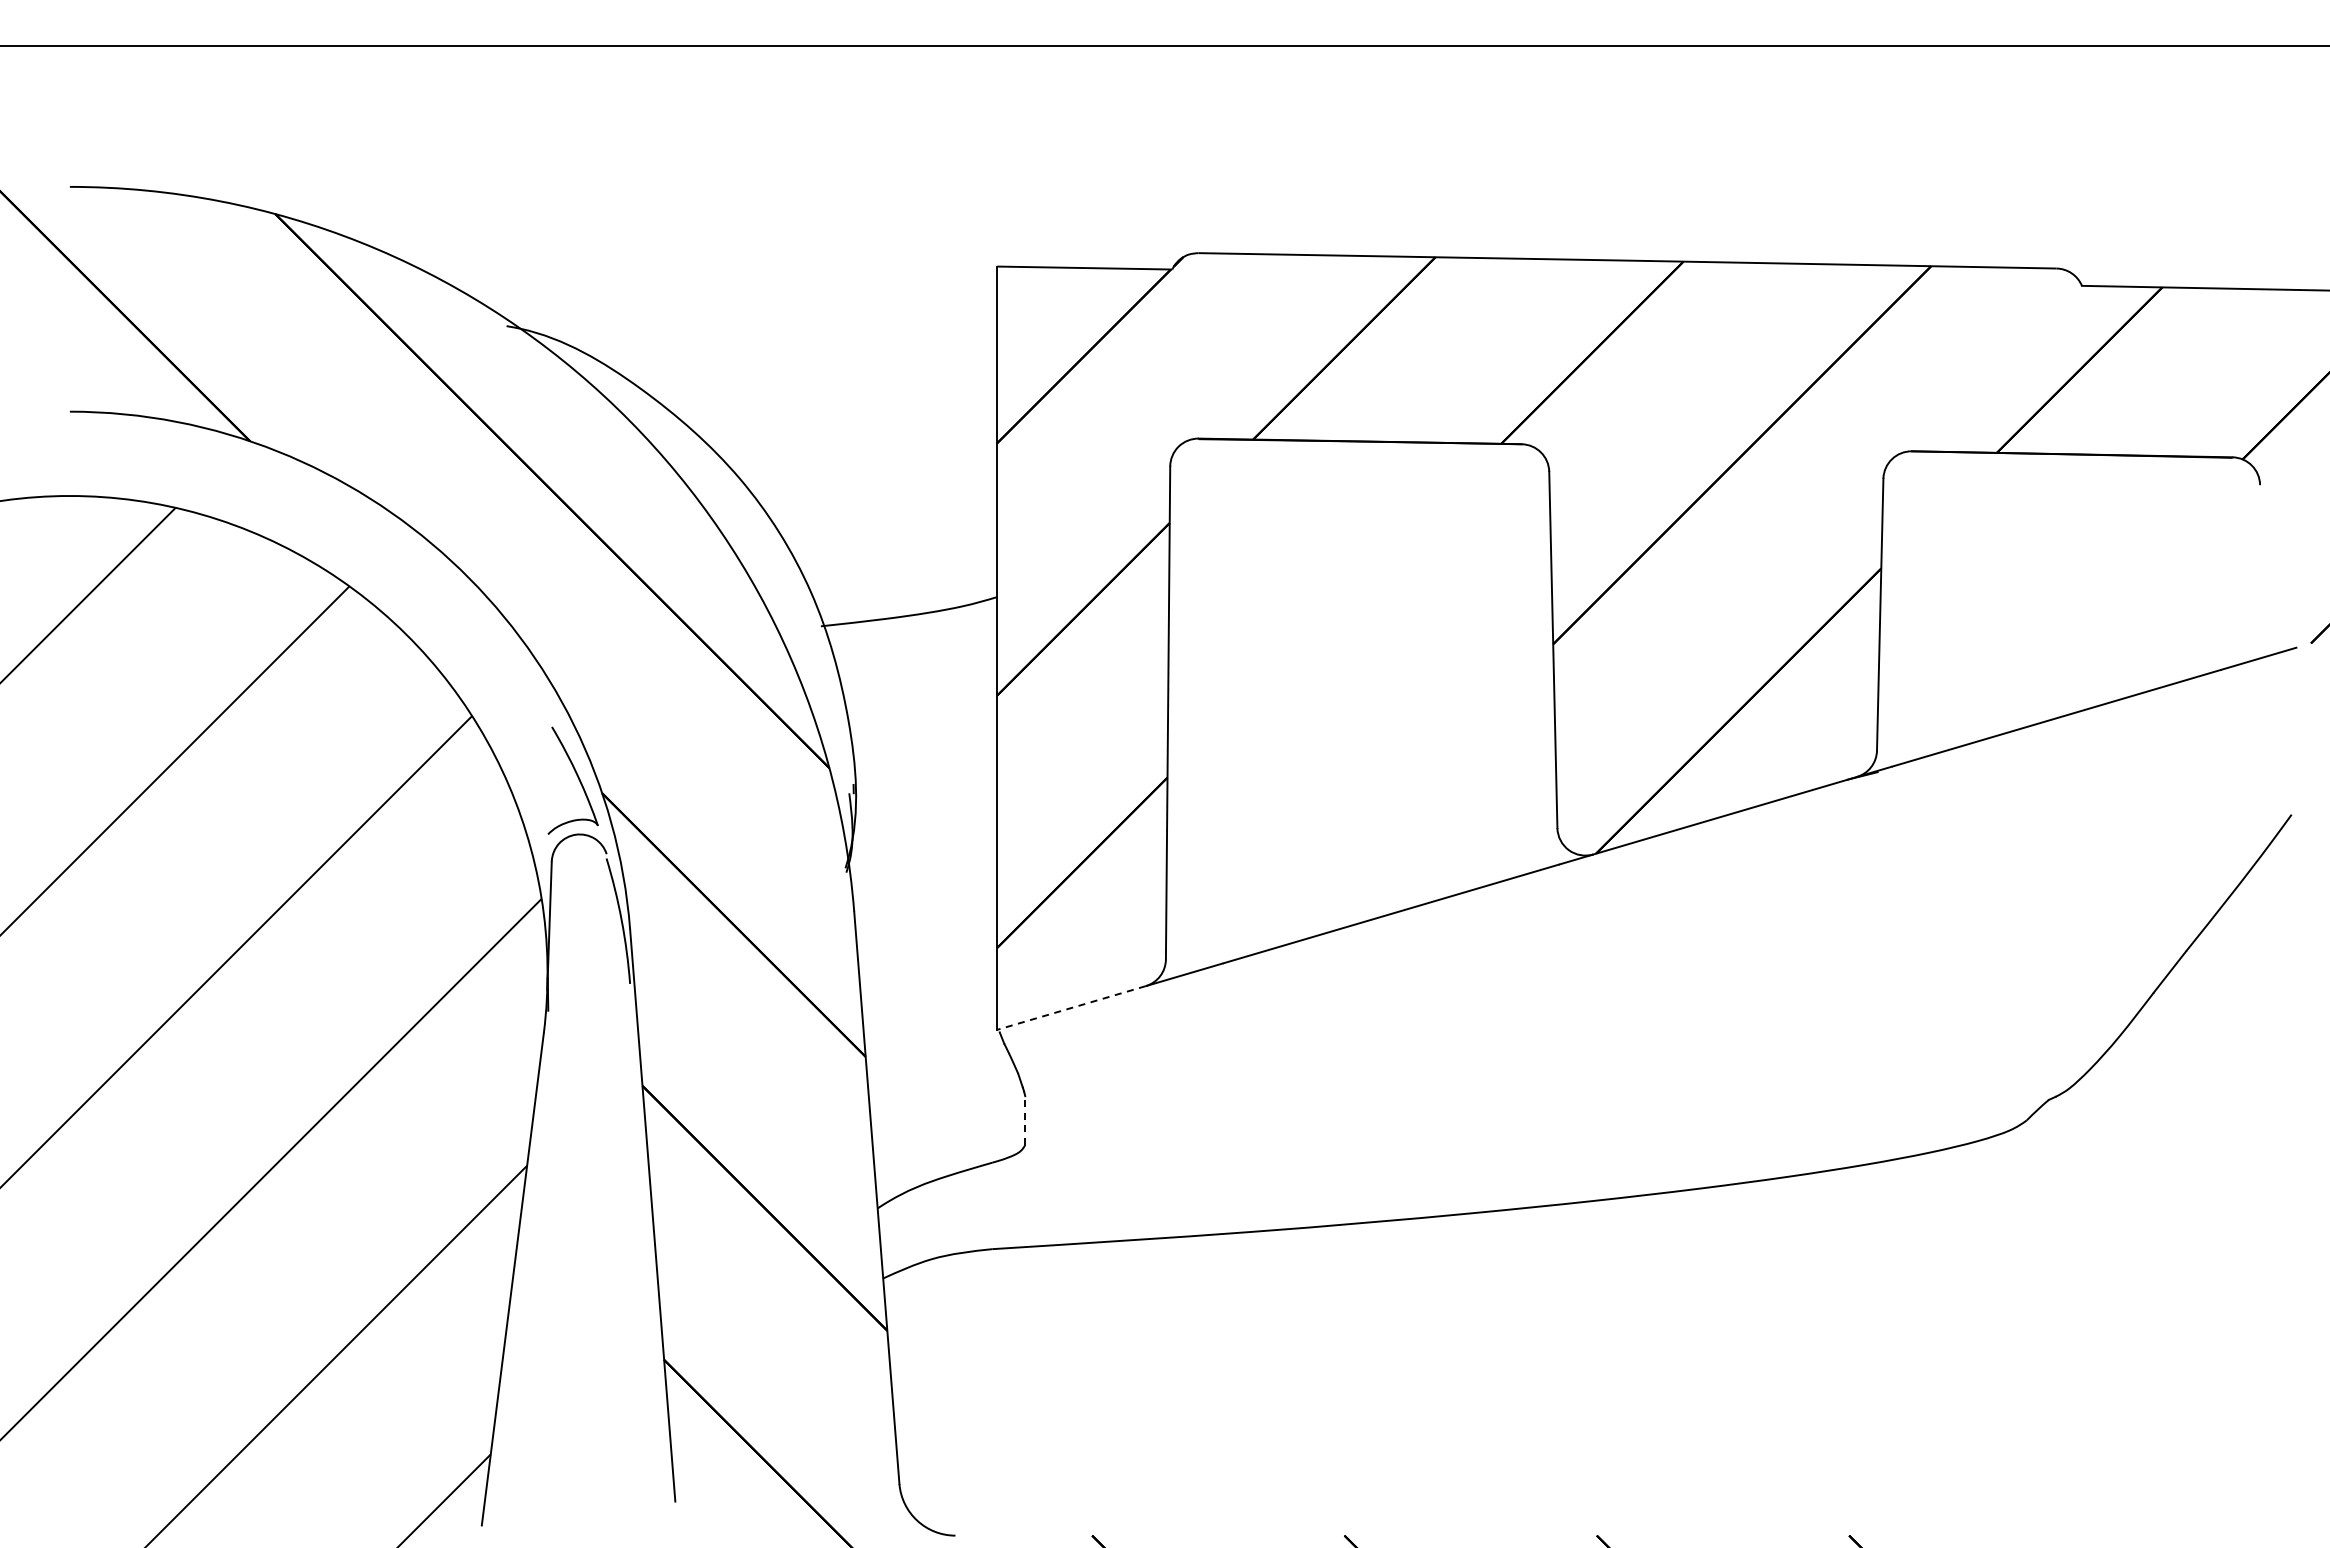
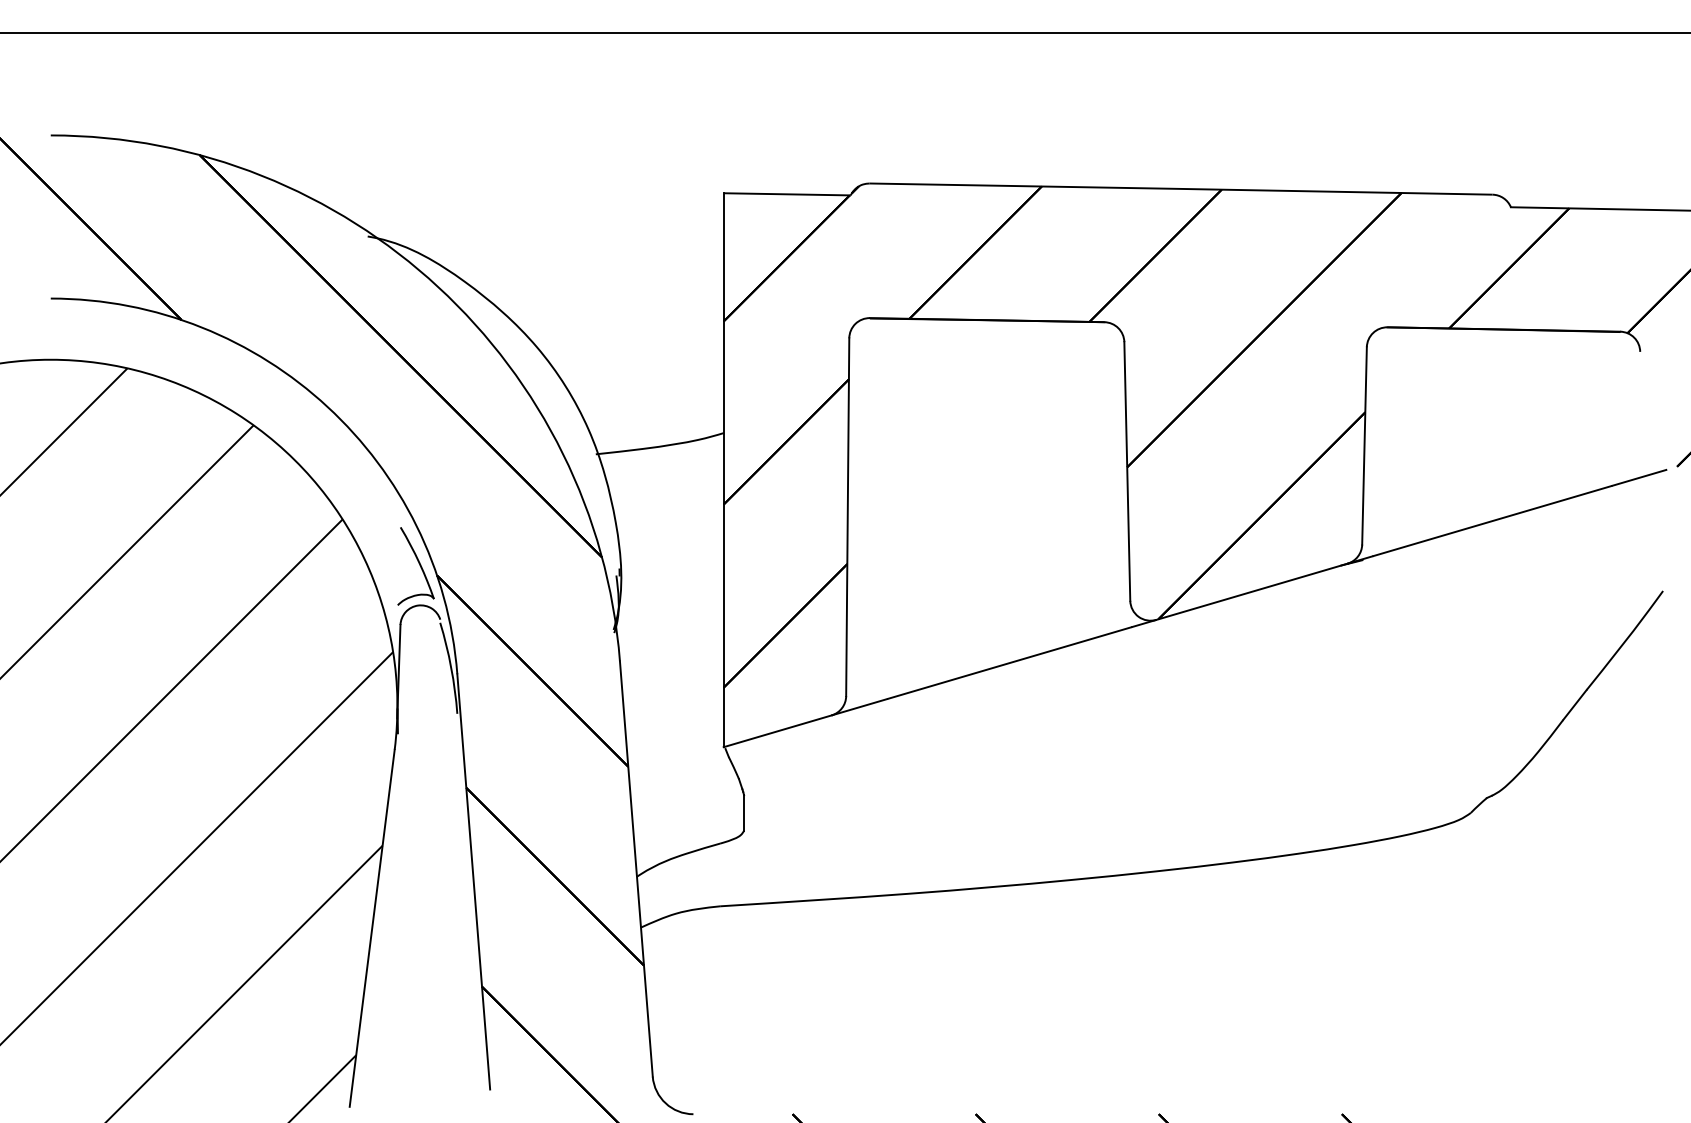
line: (1070, 1008) -> (776, 731), dashed -> solid
line: (1025, 1119) -> (744, 812), dashed -> solid

